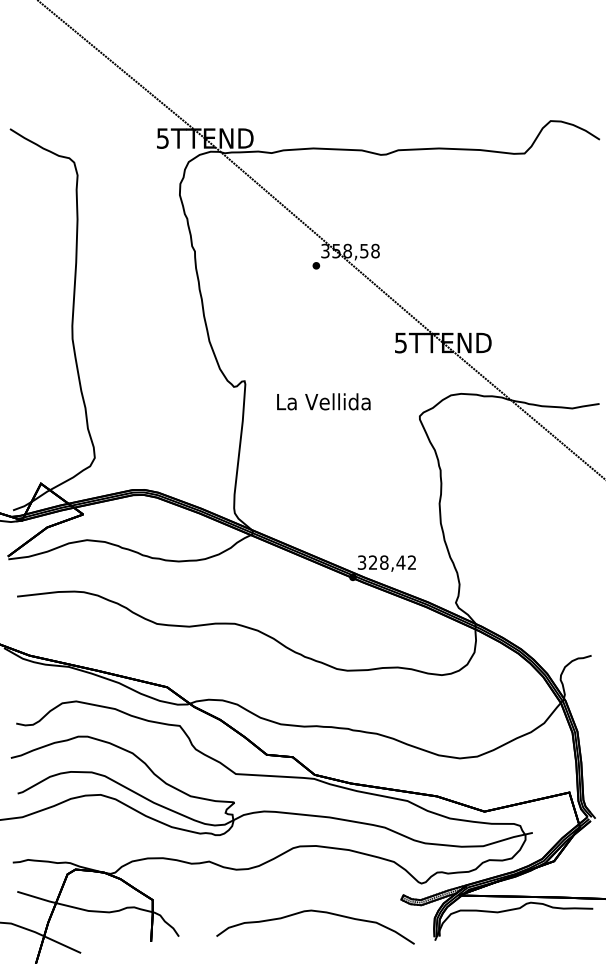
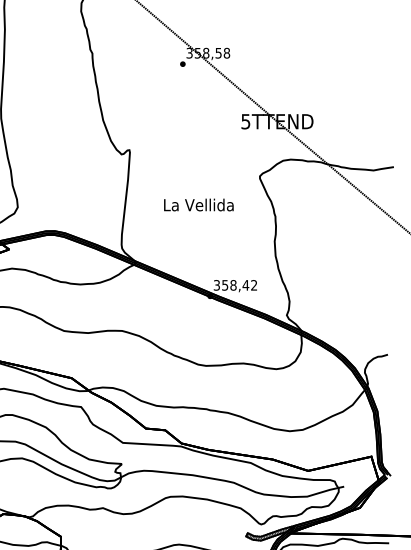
text: (323, 401) -> (198, 204), moved
text: (373, 562) -> (225, 285), 328,42 -> 358,42

